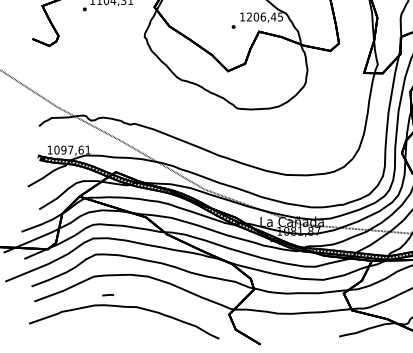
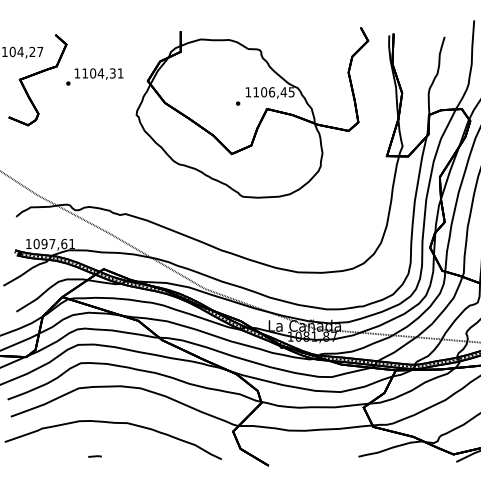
text: (248, 17) -> (255, 92), 1206,45 -> 1106,45
line: (107, 295) -> (94, 456), moved

